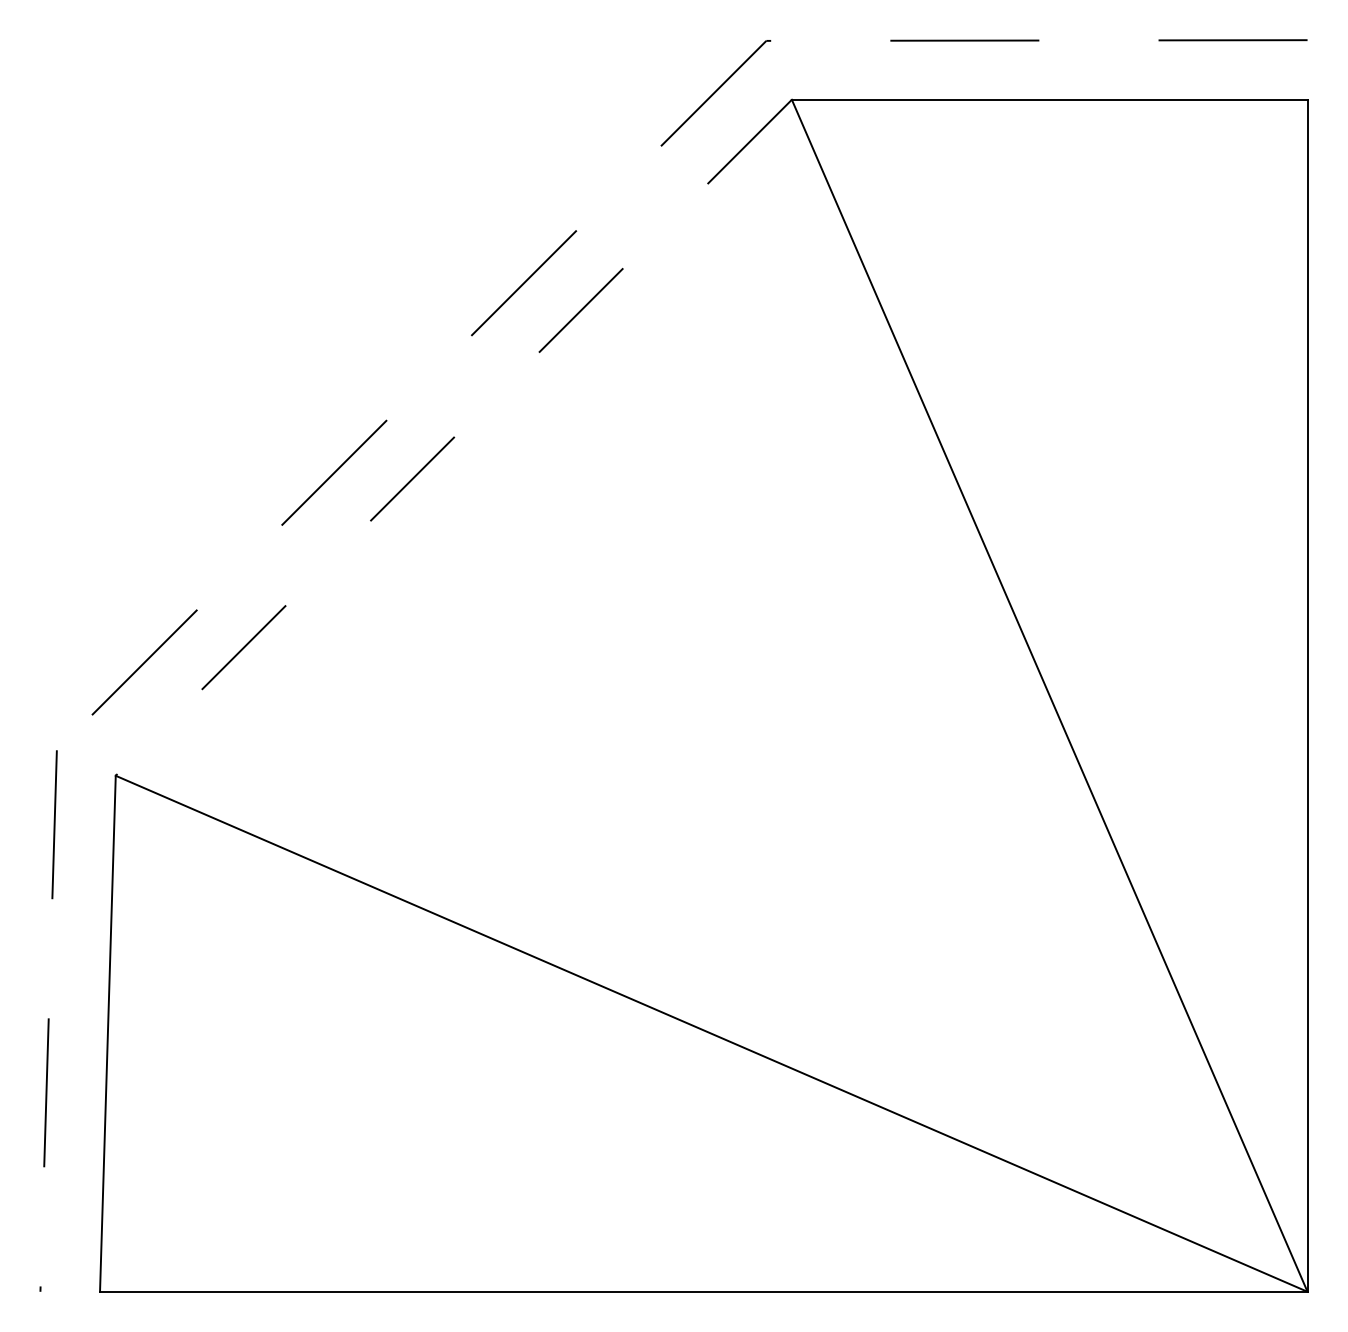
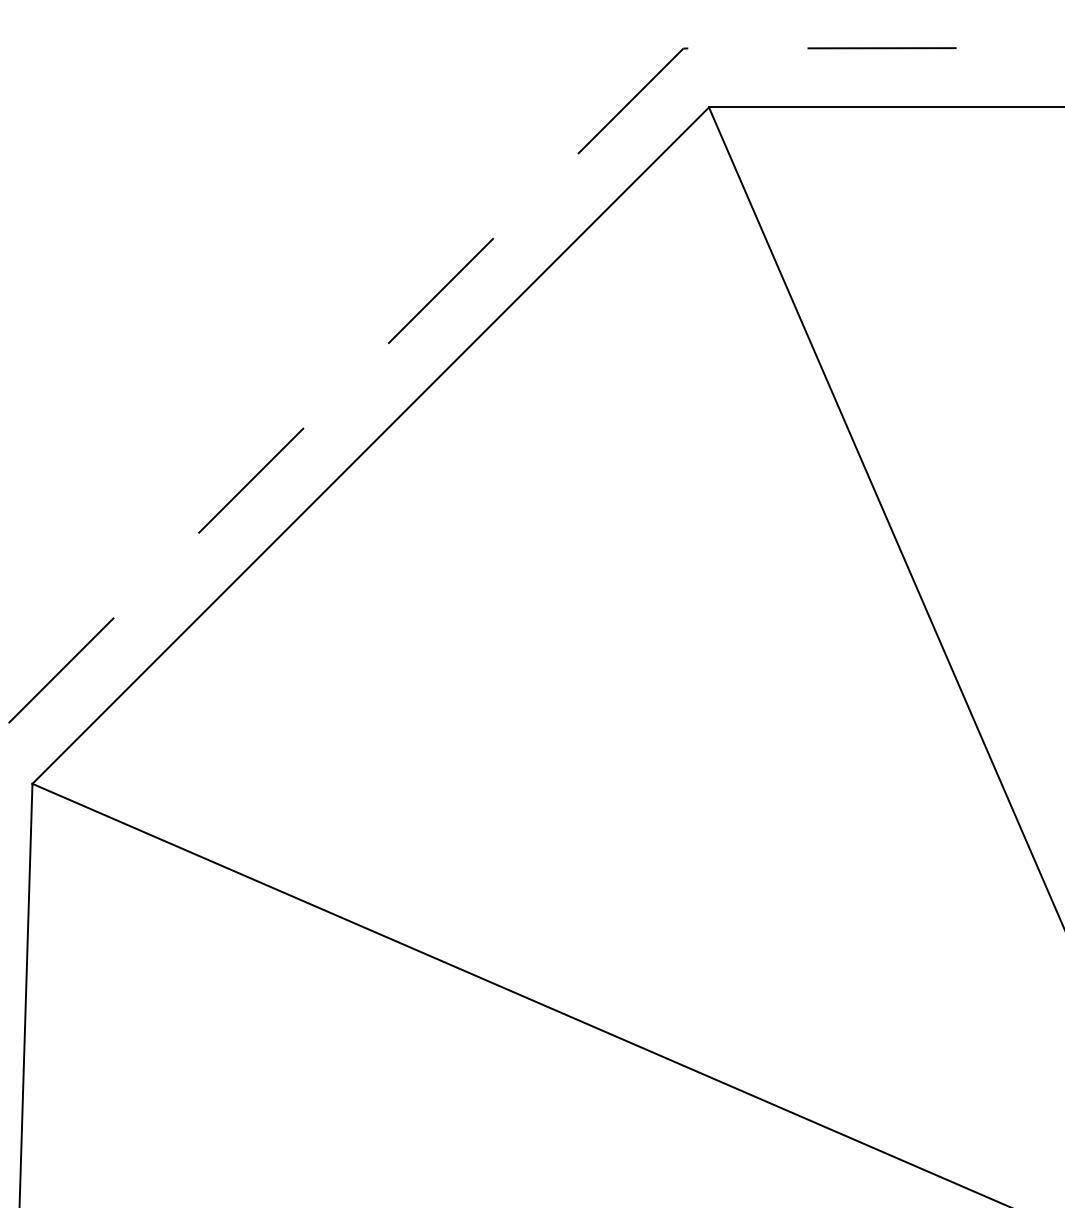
line: (453, 438) -> (370, 446), dashed -> solid

